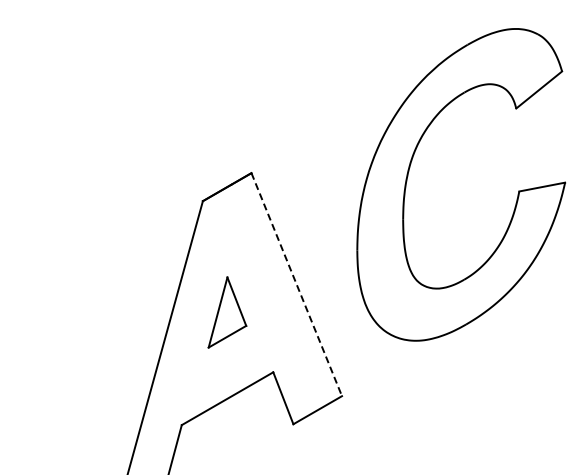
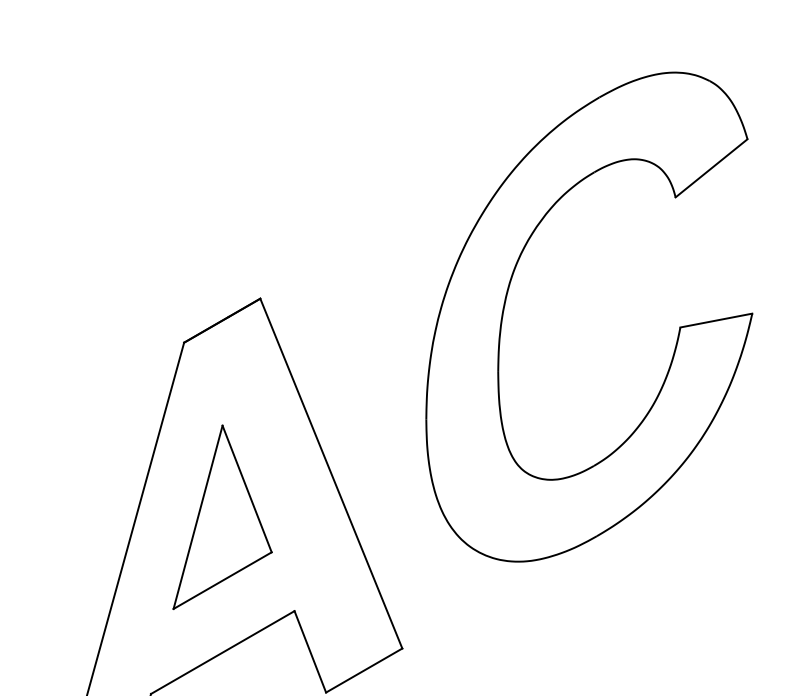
line: (296, 285) -> (330, 474), dashed -> solid
part: (227, 312) -> (222, 517), size x1.67

